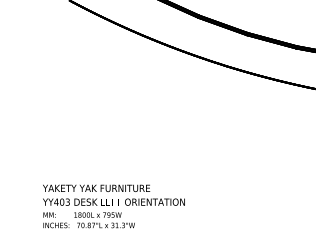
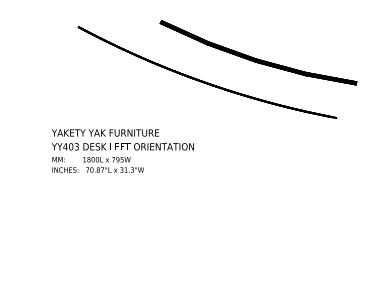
text: (113, 205) -> (122, 150), moved

